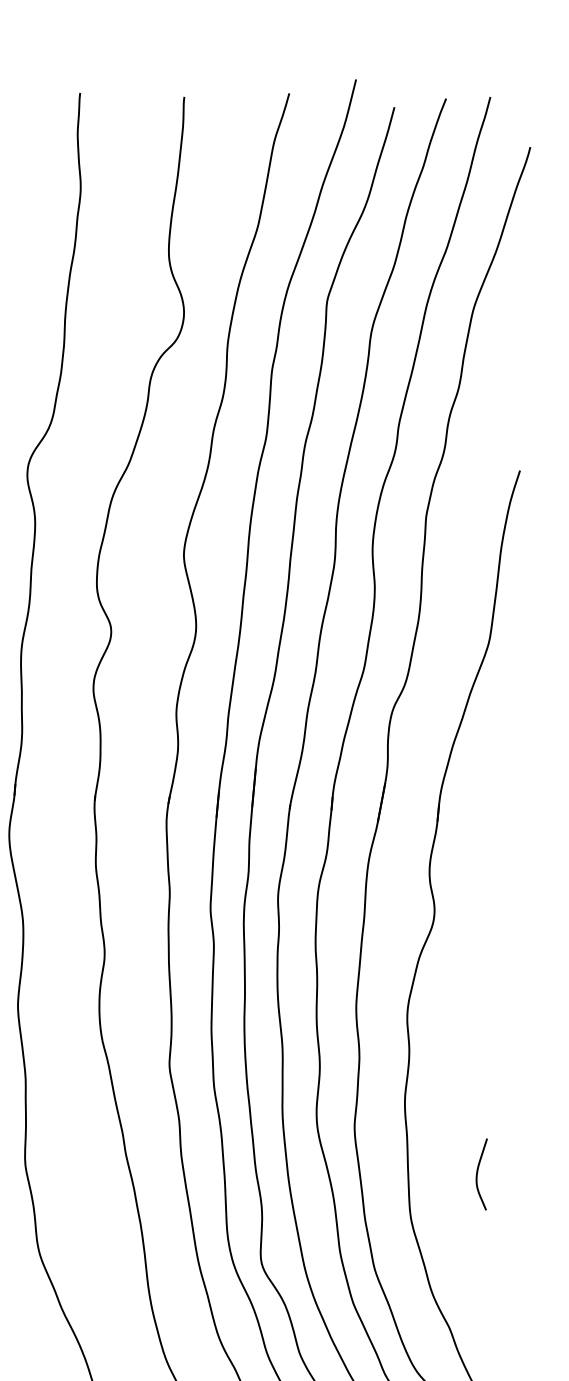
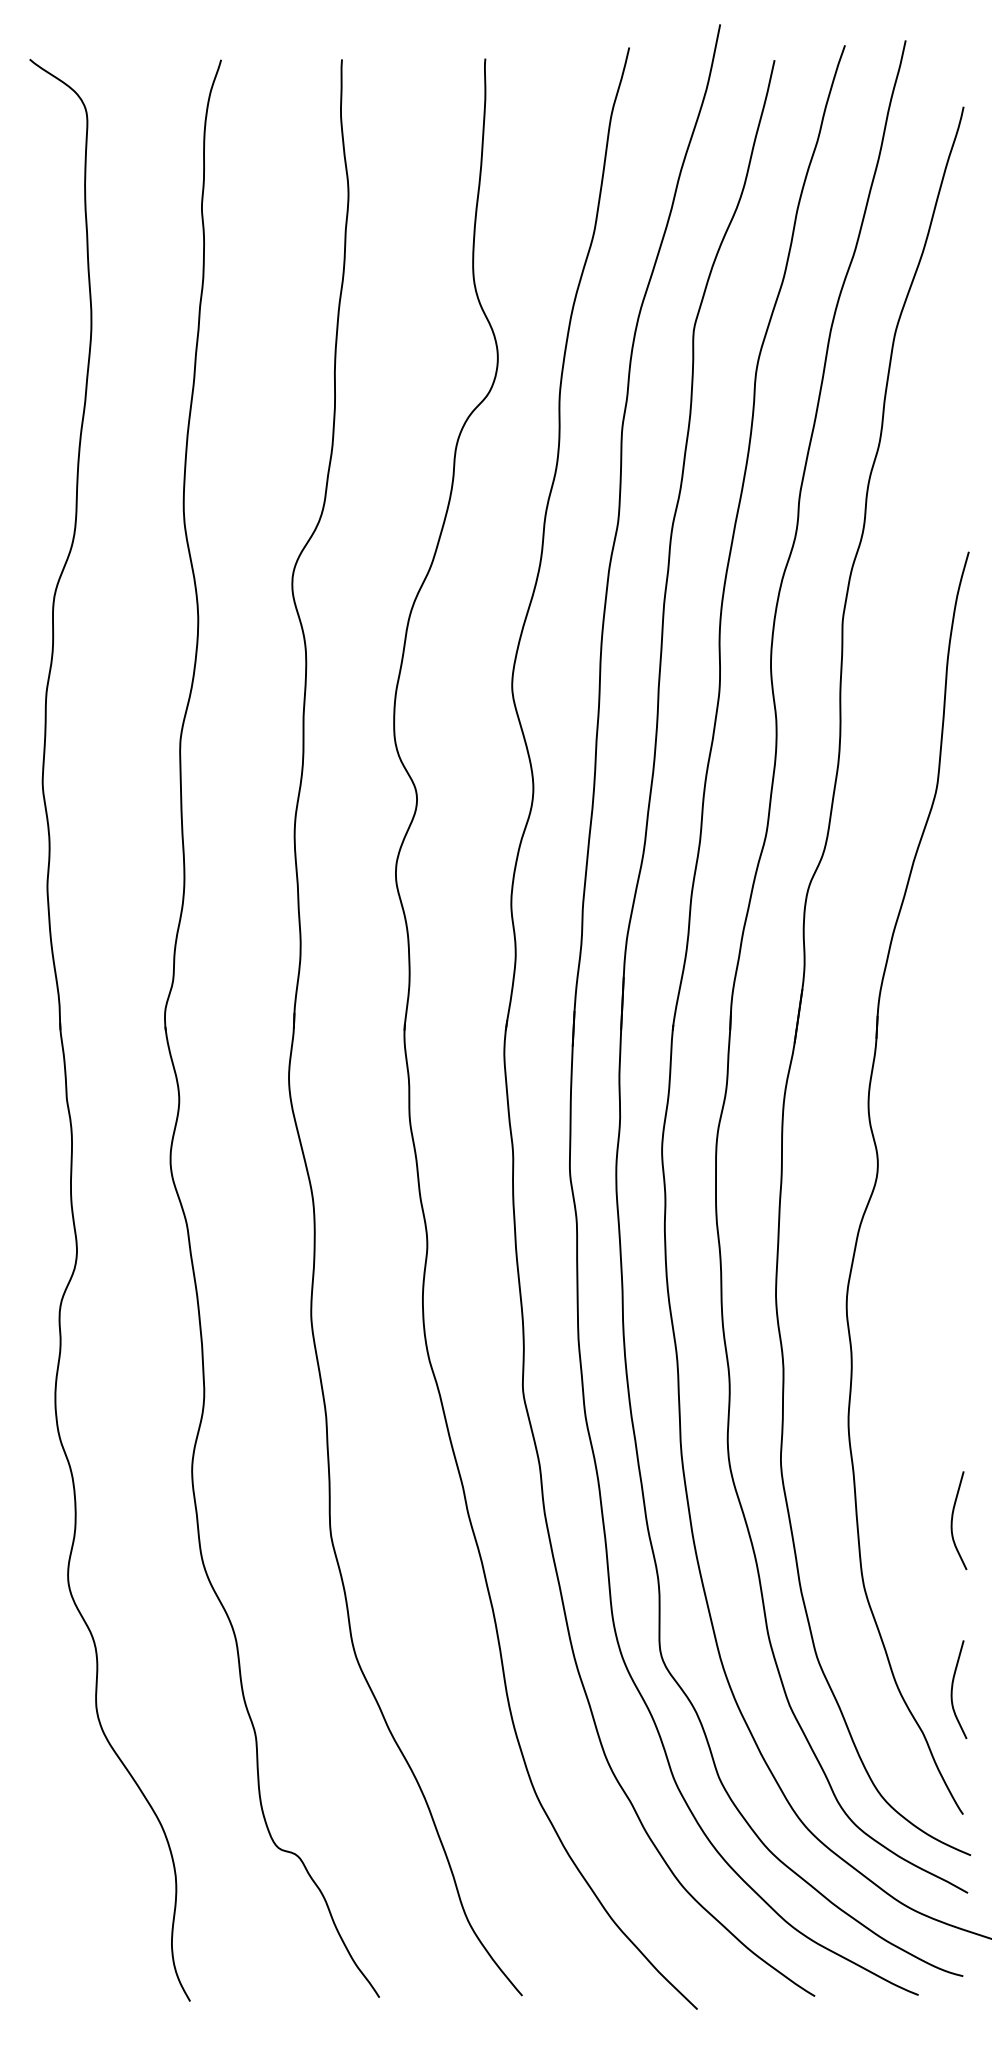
curve: (472, 1294) -> (953, 1686), added

